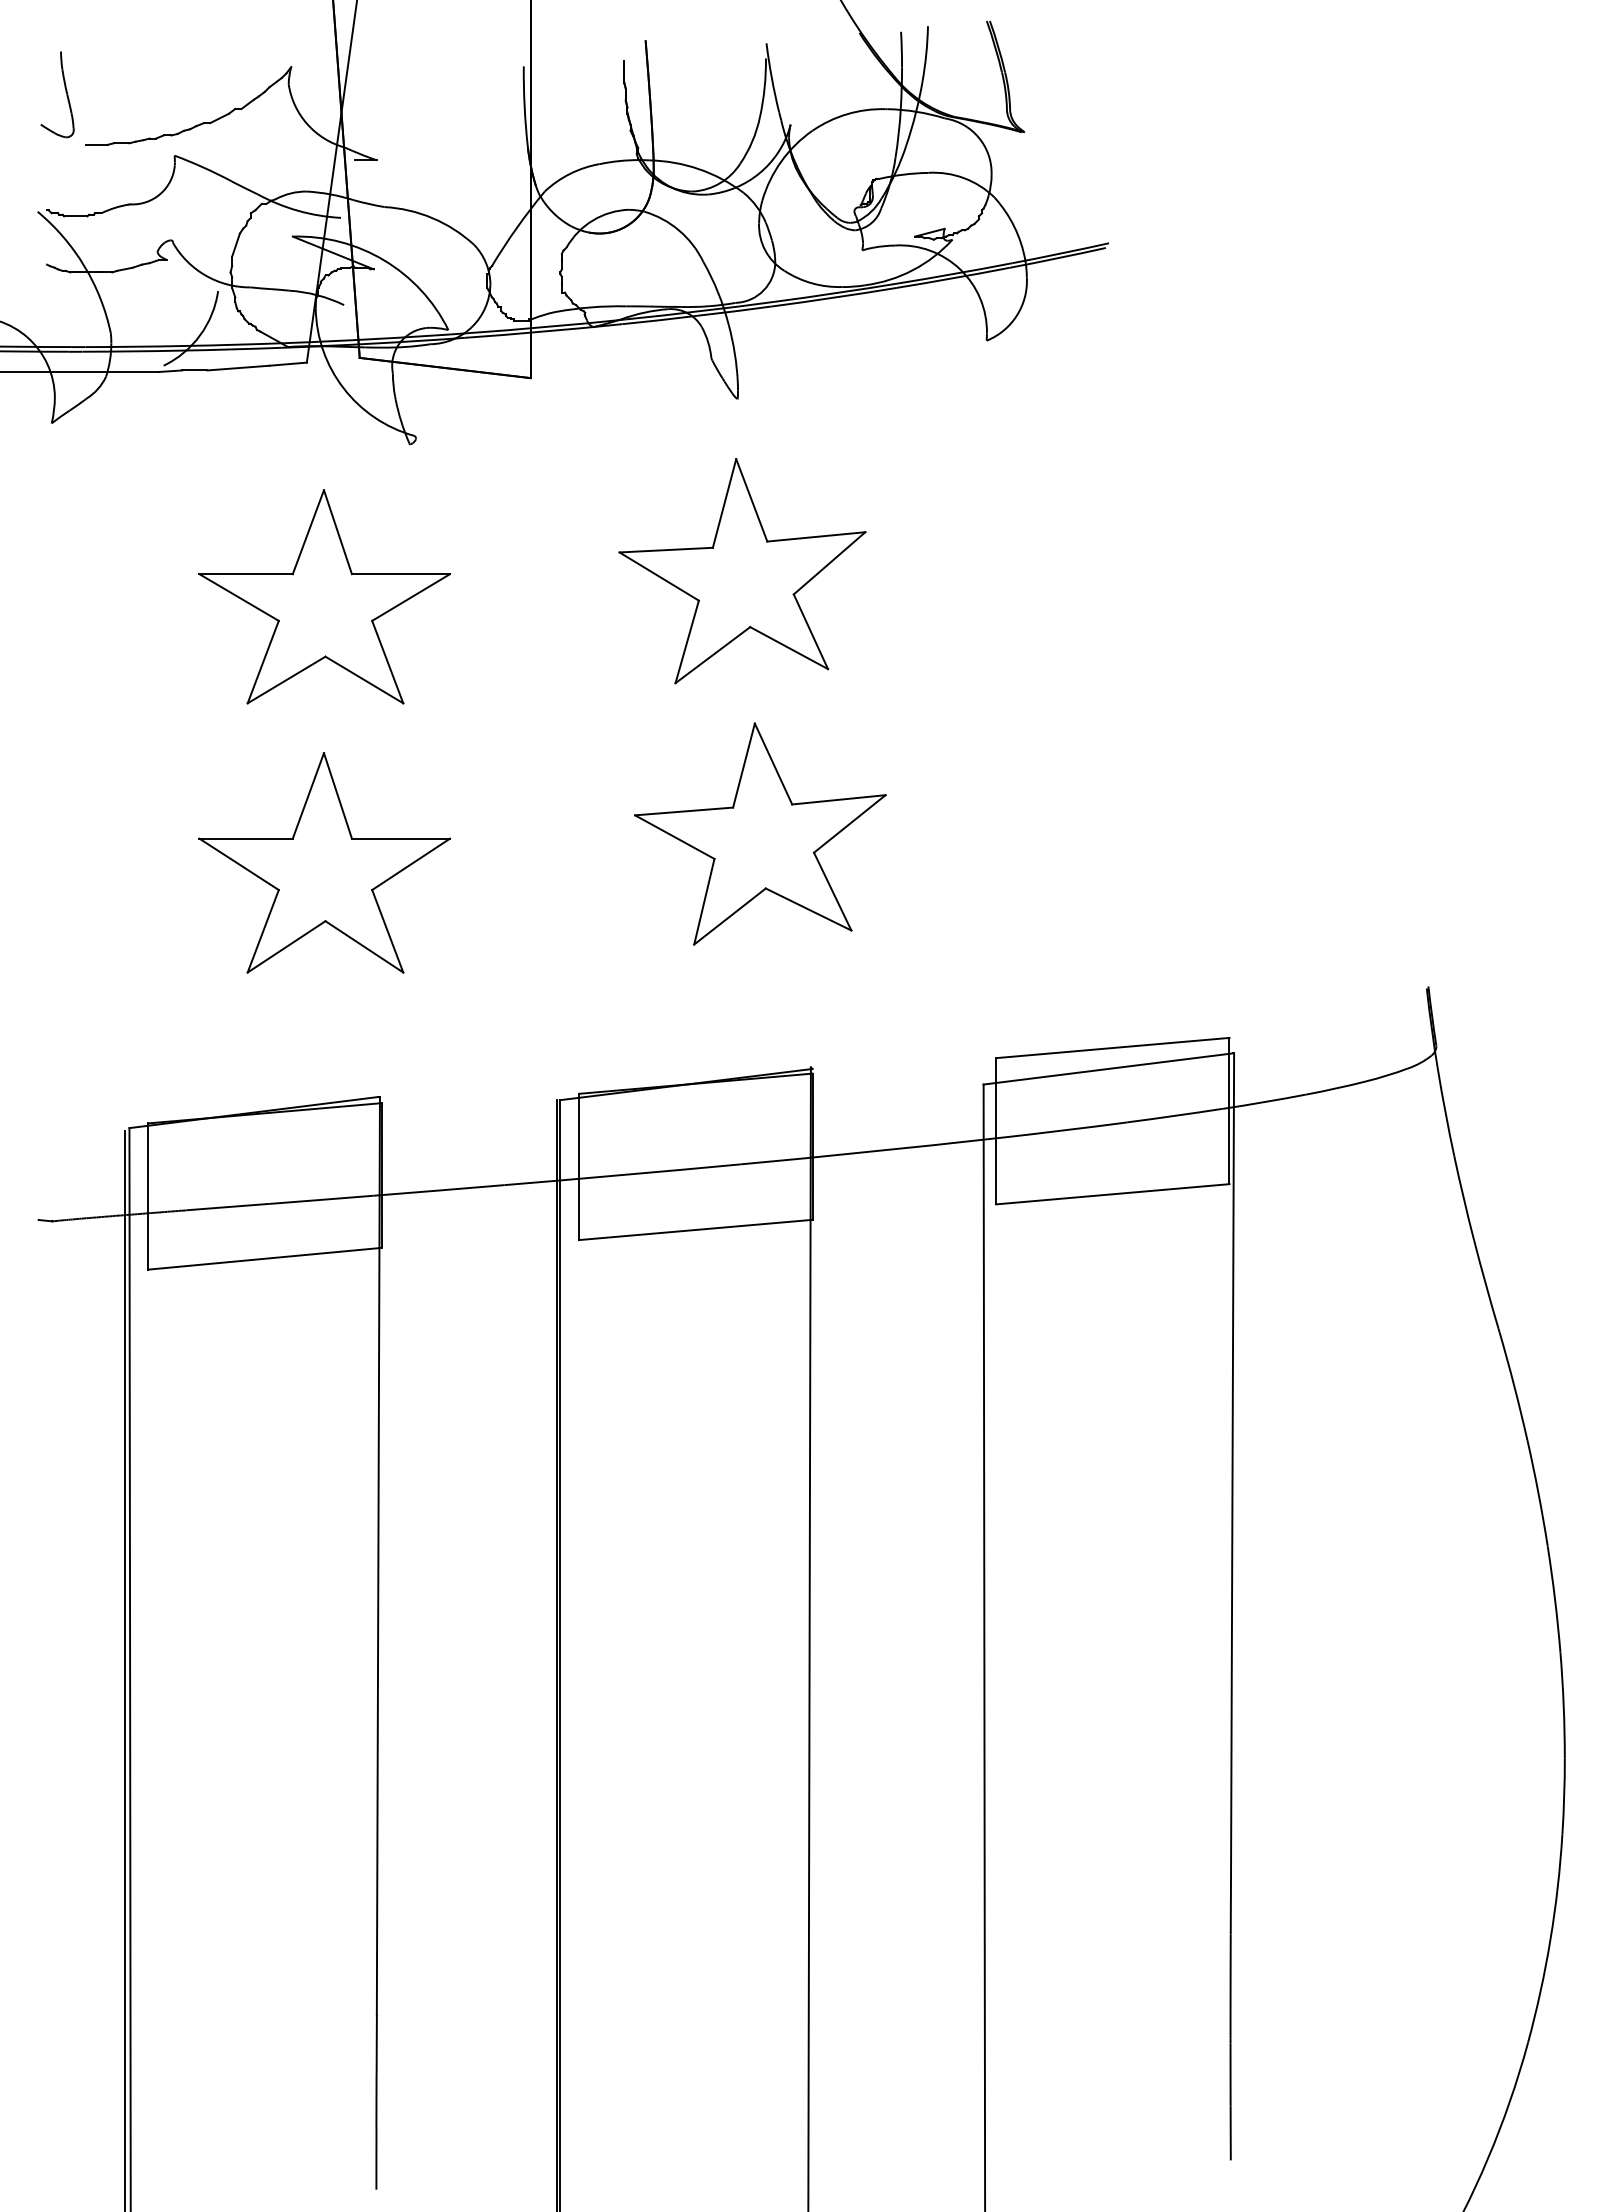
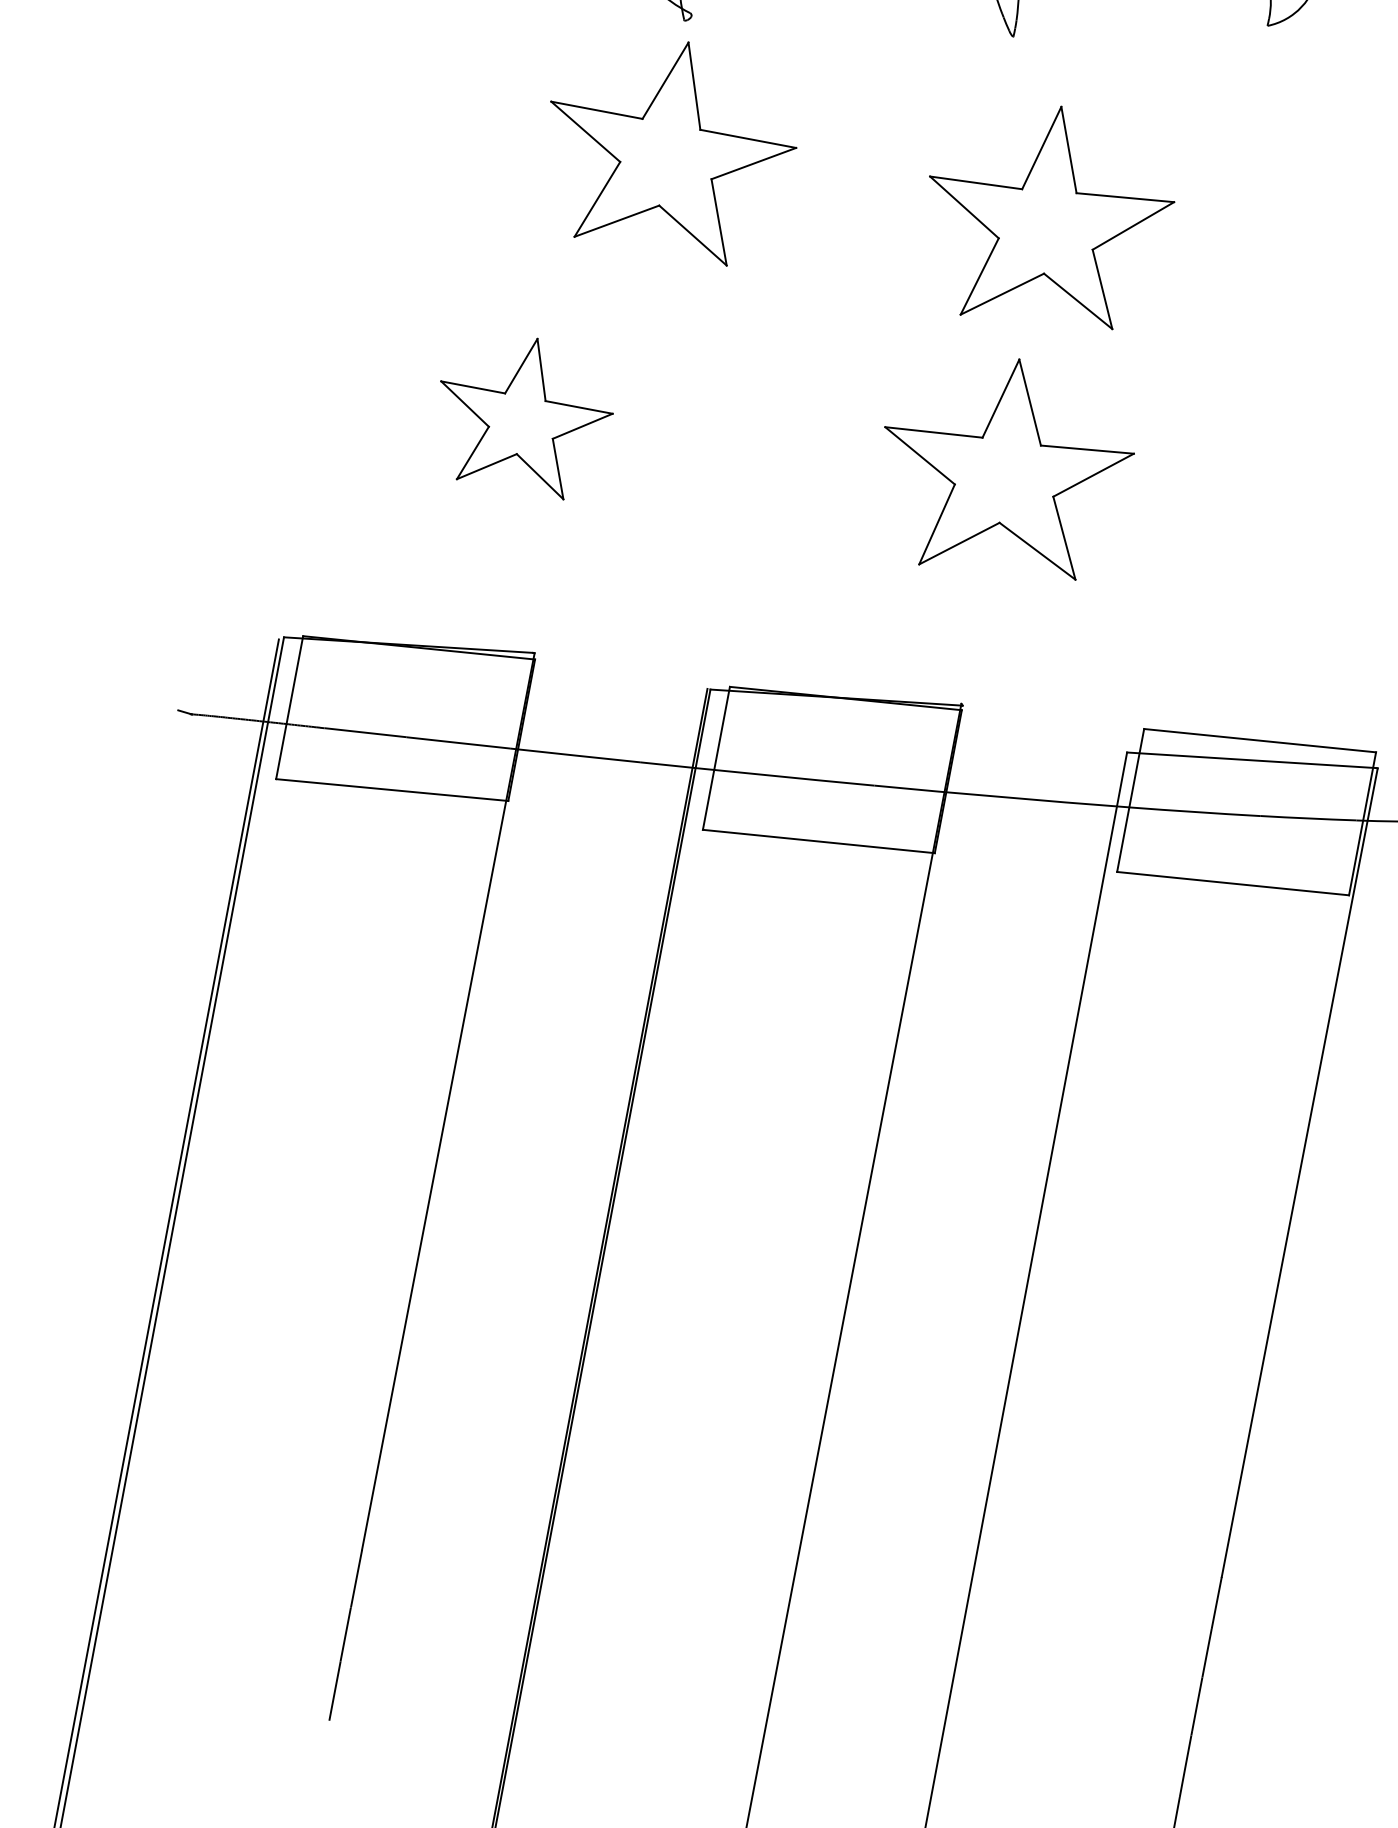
part: (742, 571) -> (1046, 217), moved
part: (324, 596) -> (669, 146), moved
part: (760, 833) -> (1004, 468), moved
part: (324, 862) -> (523, 413), size x0.7

